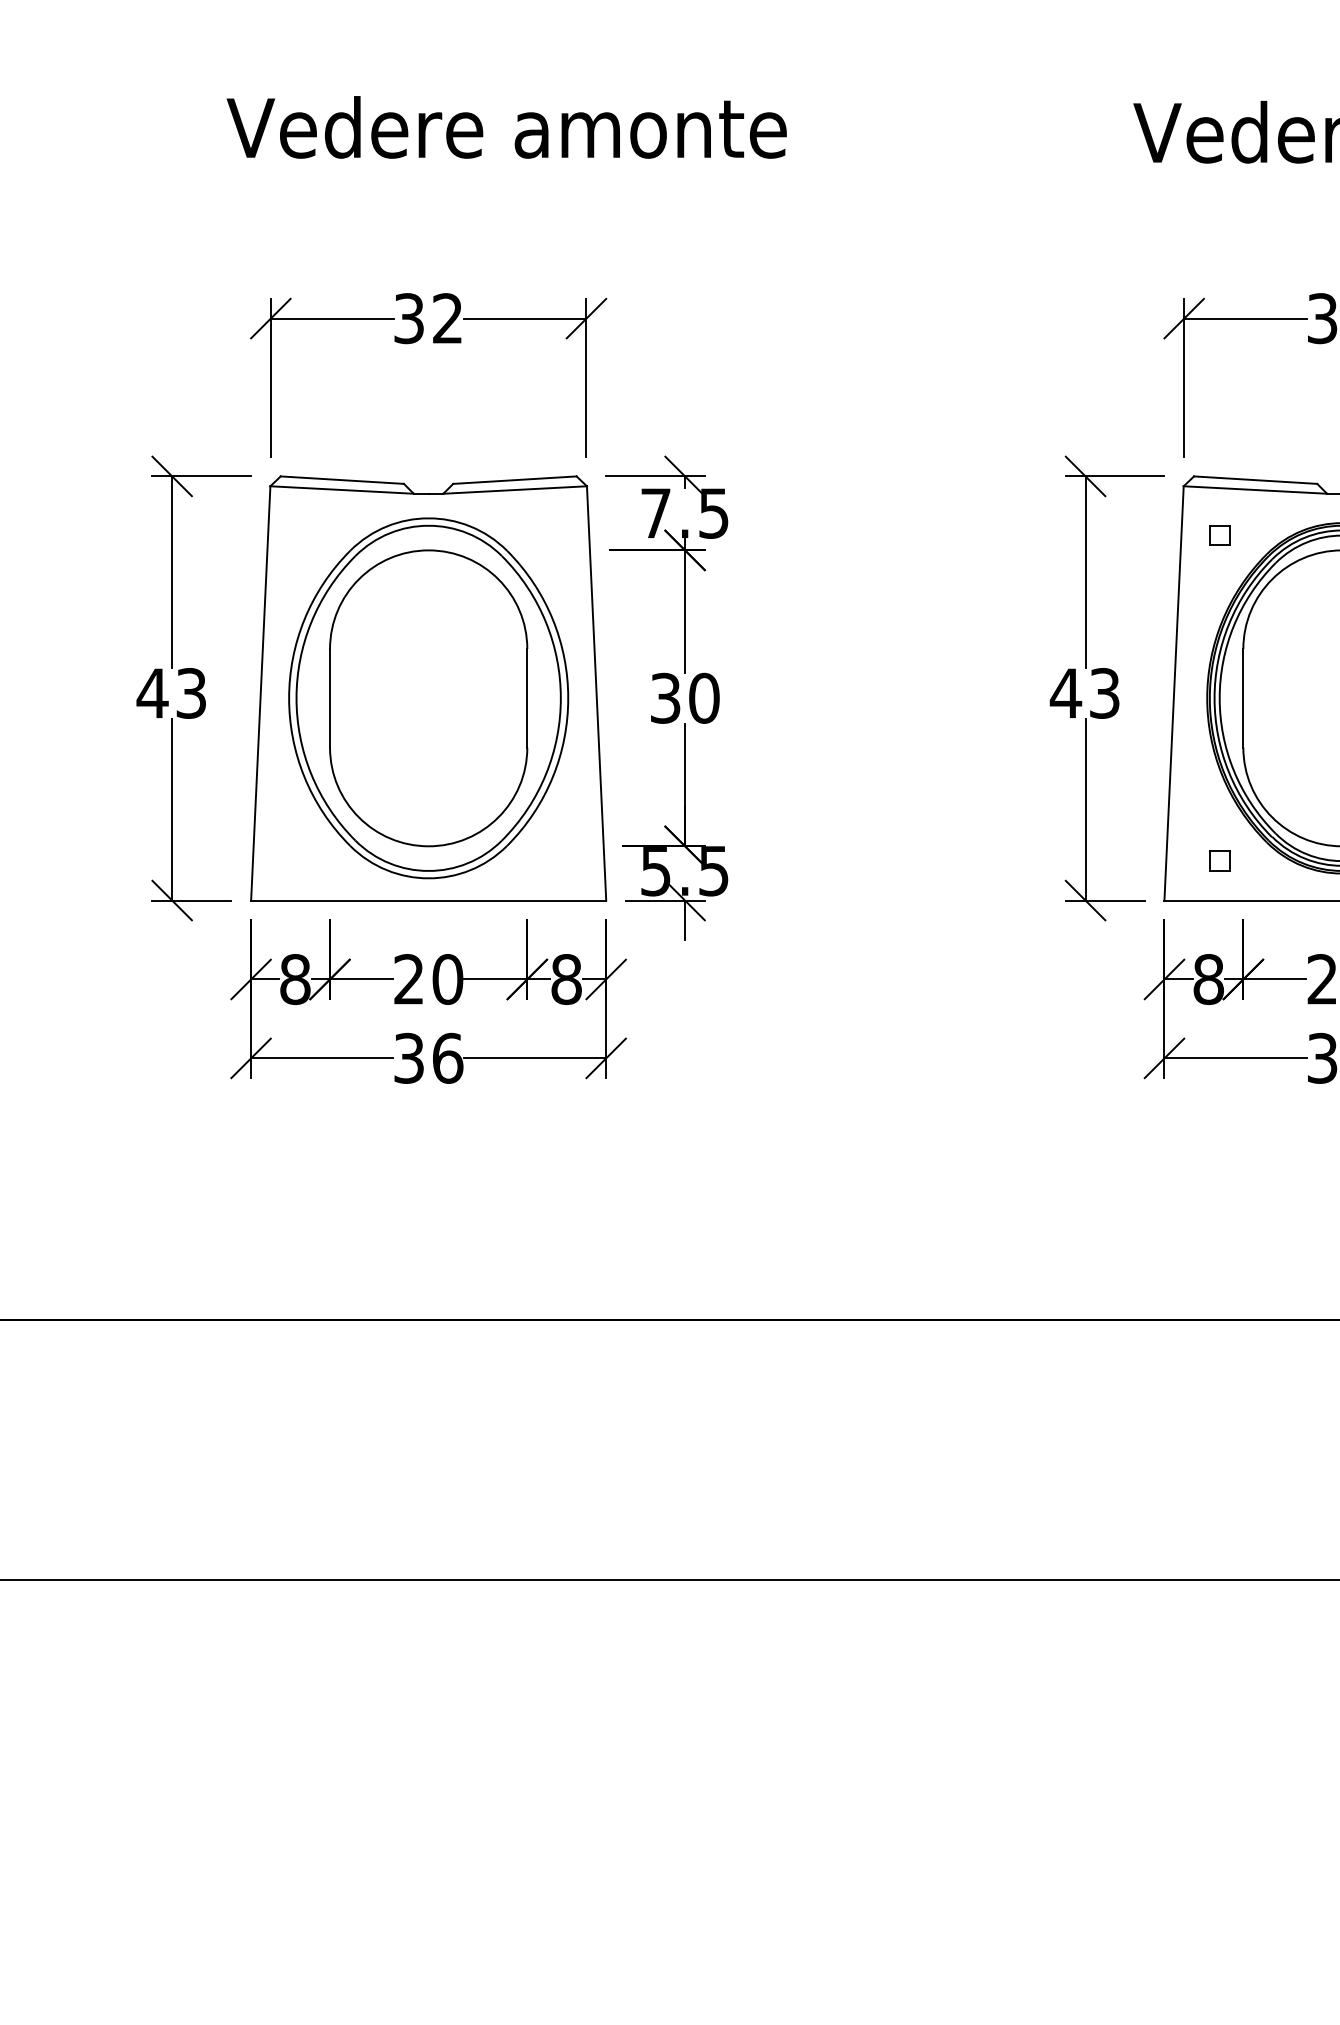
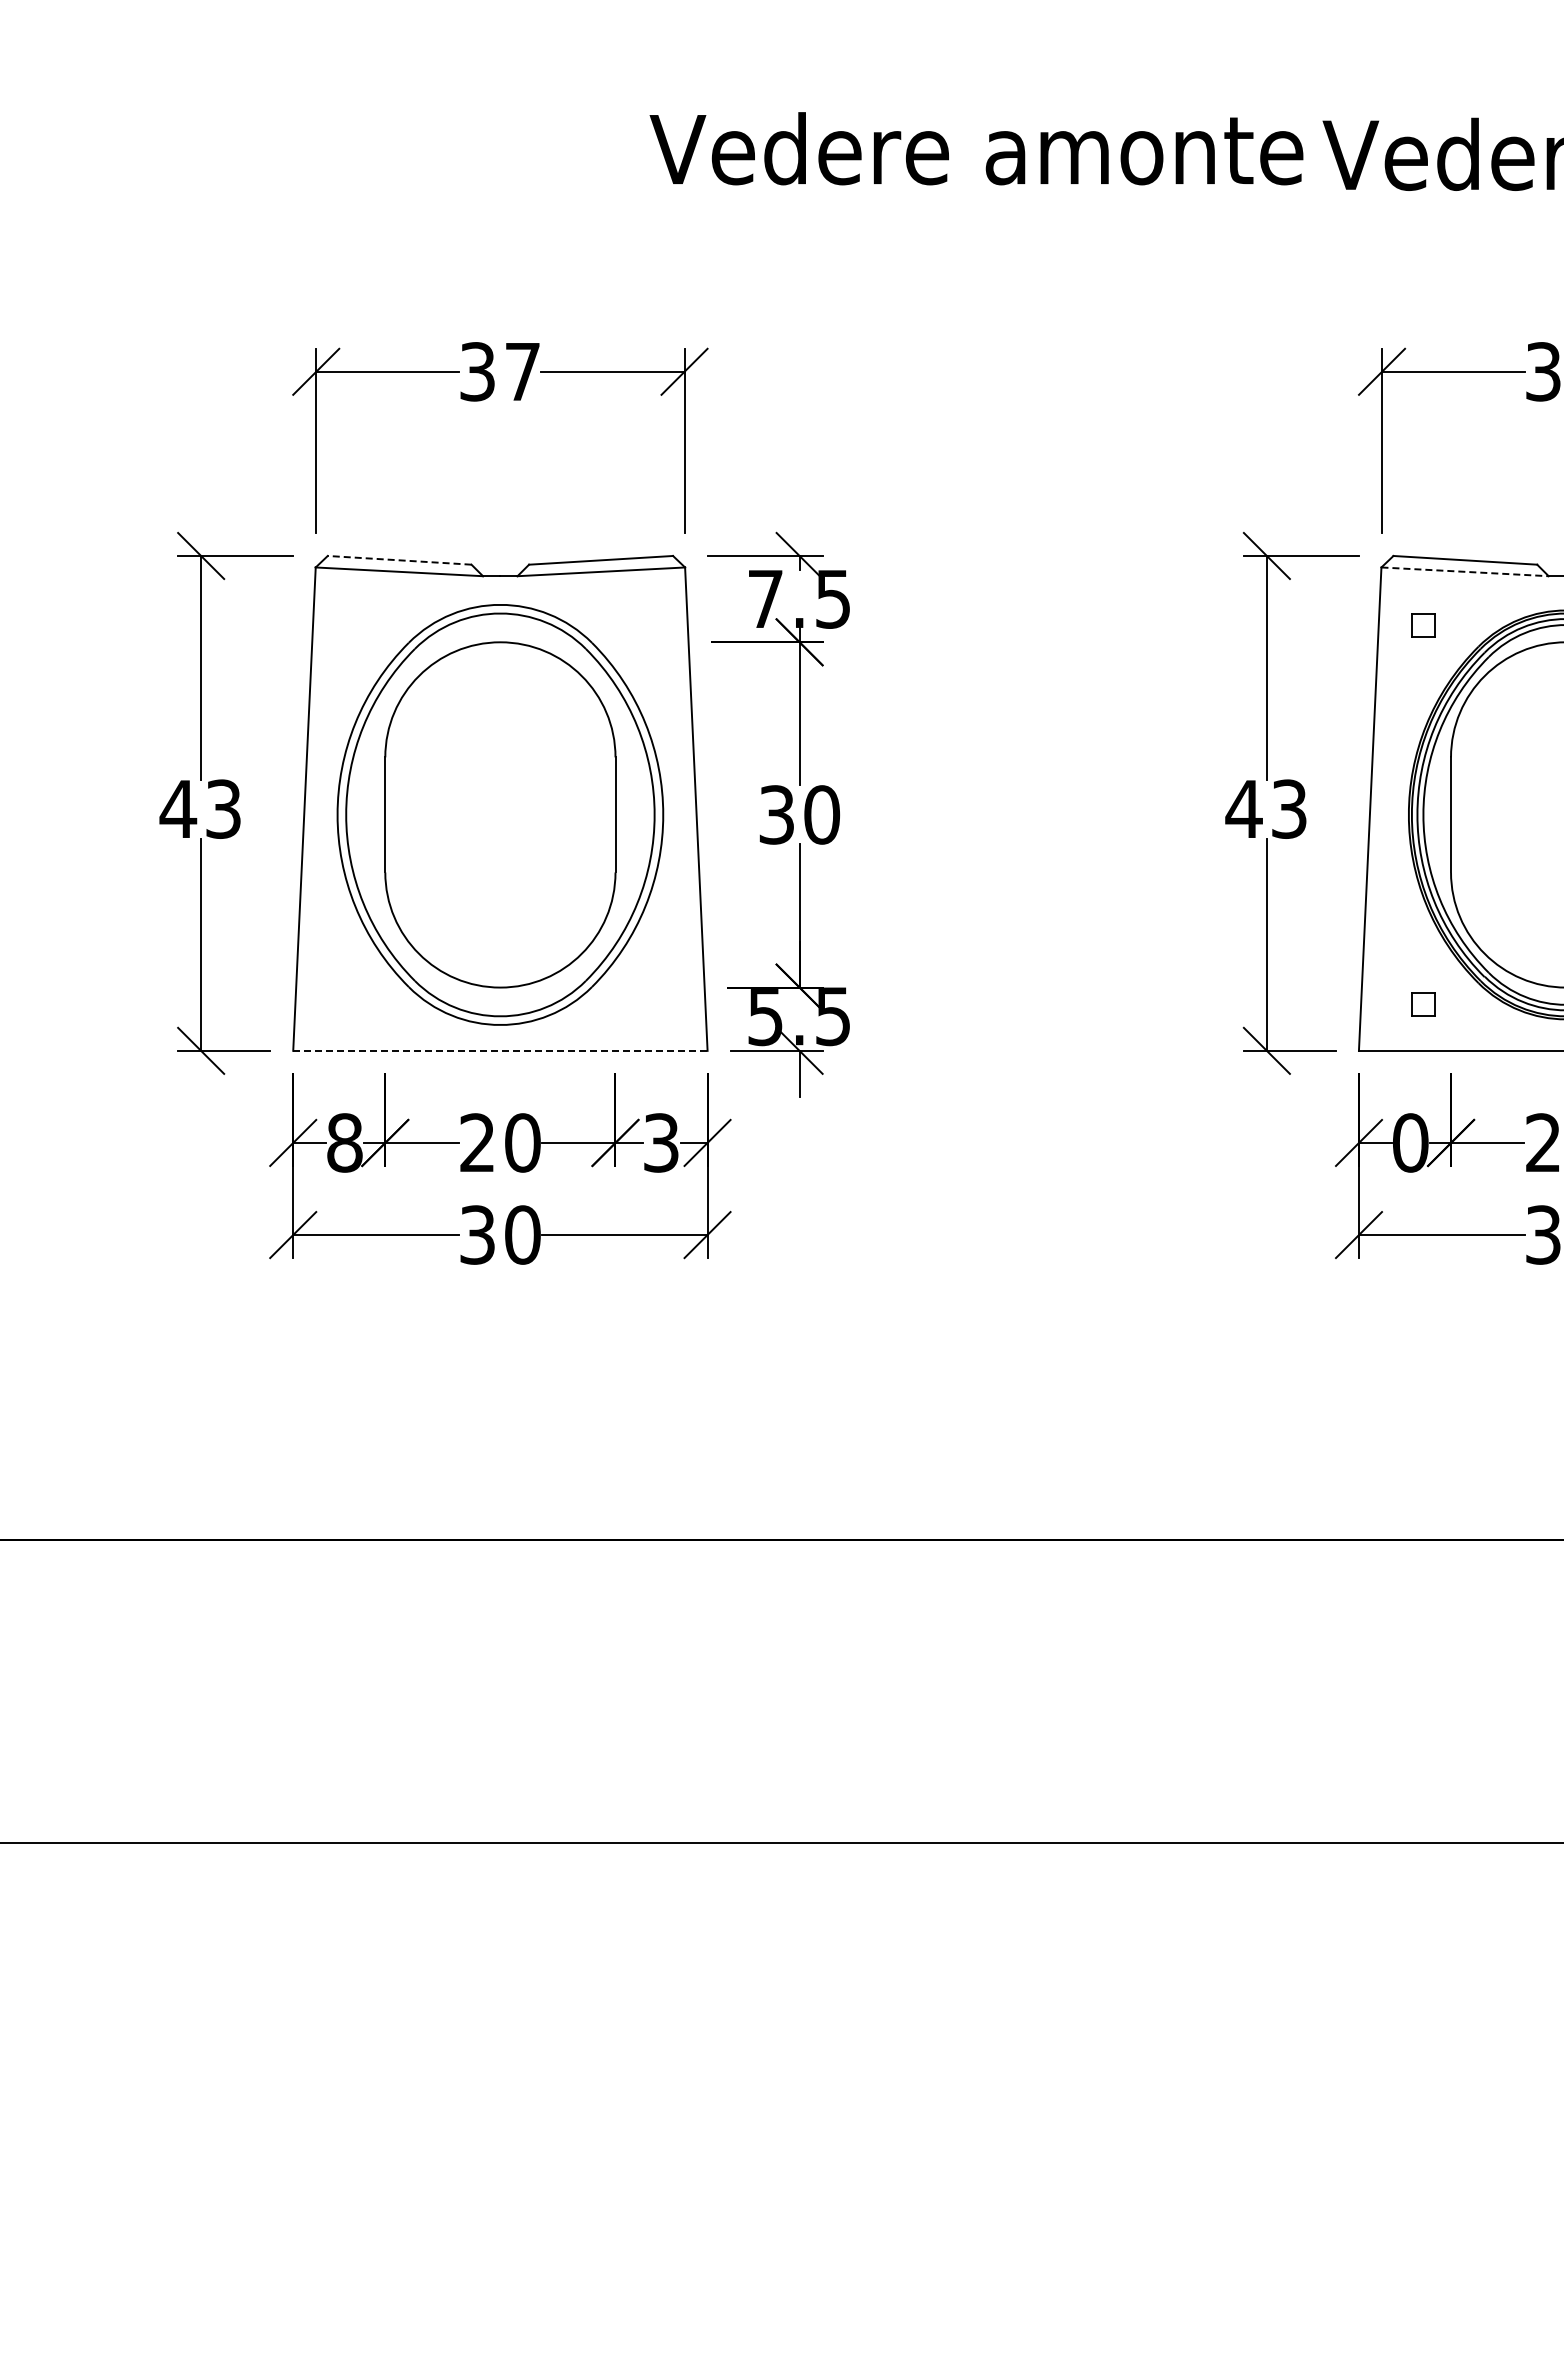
text: (506, 127) -> (976, 148), moved
text: (447, 318) -> (522, 371), 32 -> 37
line: (342, 480) -> (399, 560), solid -> dashed
line: (1255, 489) -> (1465, 571), solid -> dashed
line: (428, 900) -> (500, 1050), solid -> dashed
text: (566, 979) -> (661, 1142), 8 -> 3
text: (1208, 979) -> (1410, 1142), 8 -> 0
text: (448, 1057) -> (523, 1234), 36 -> 30

